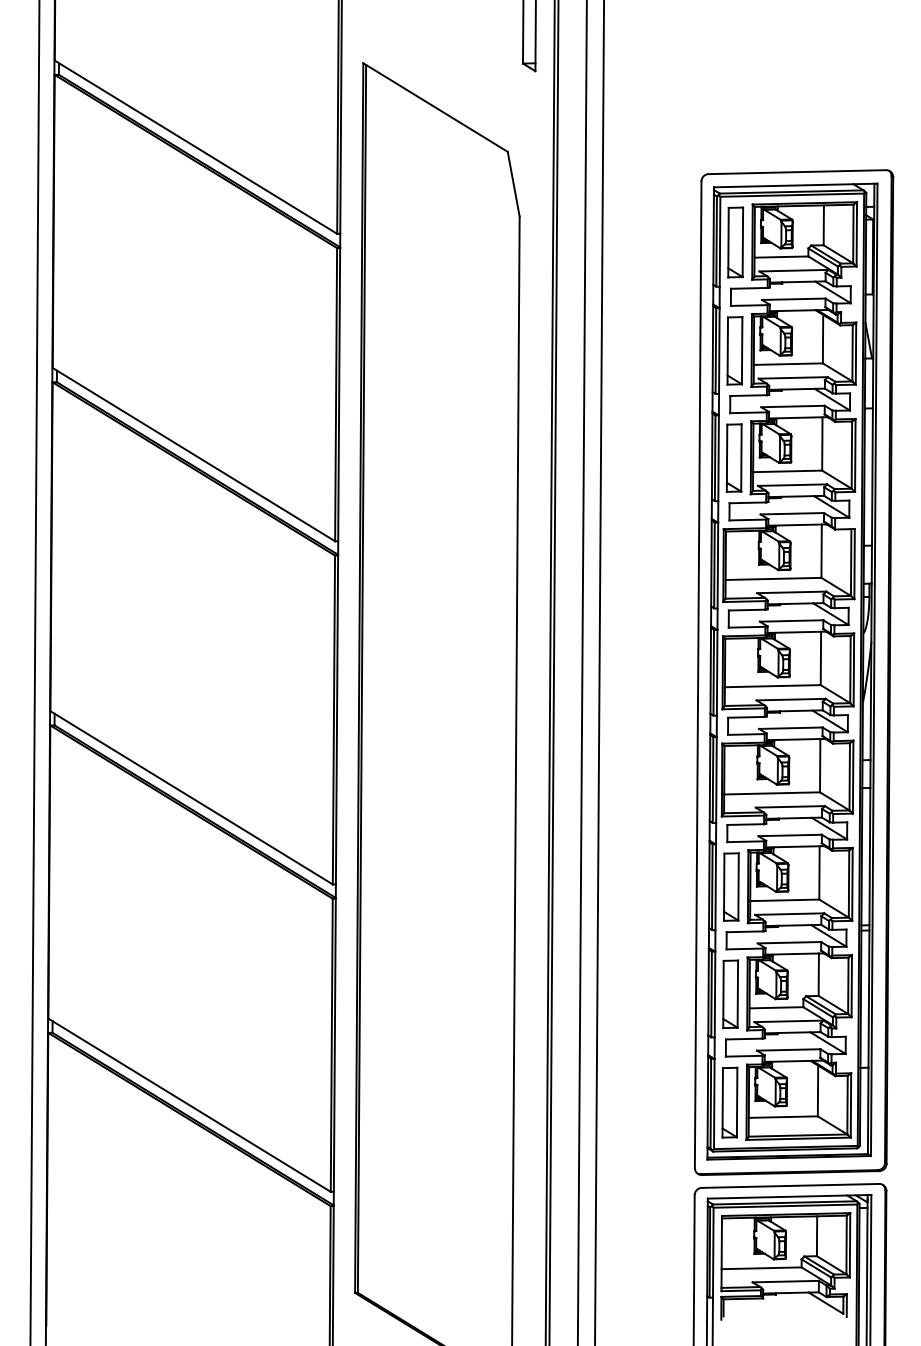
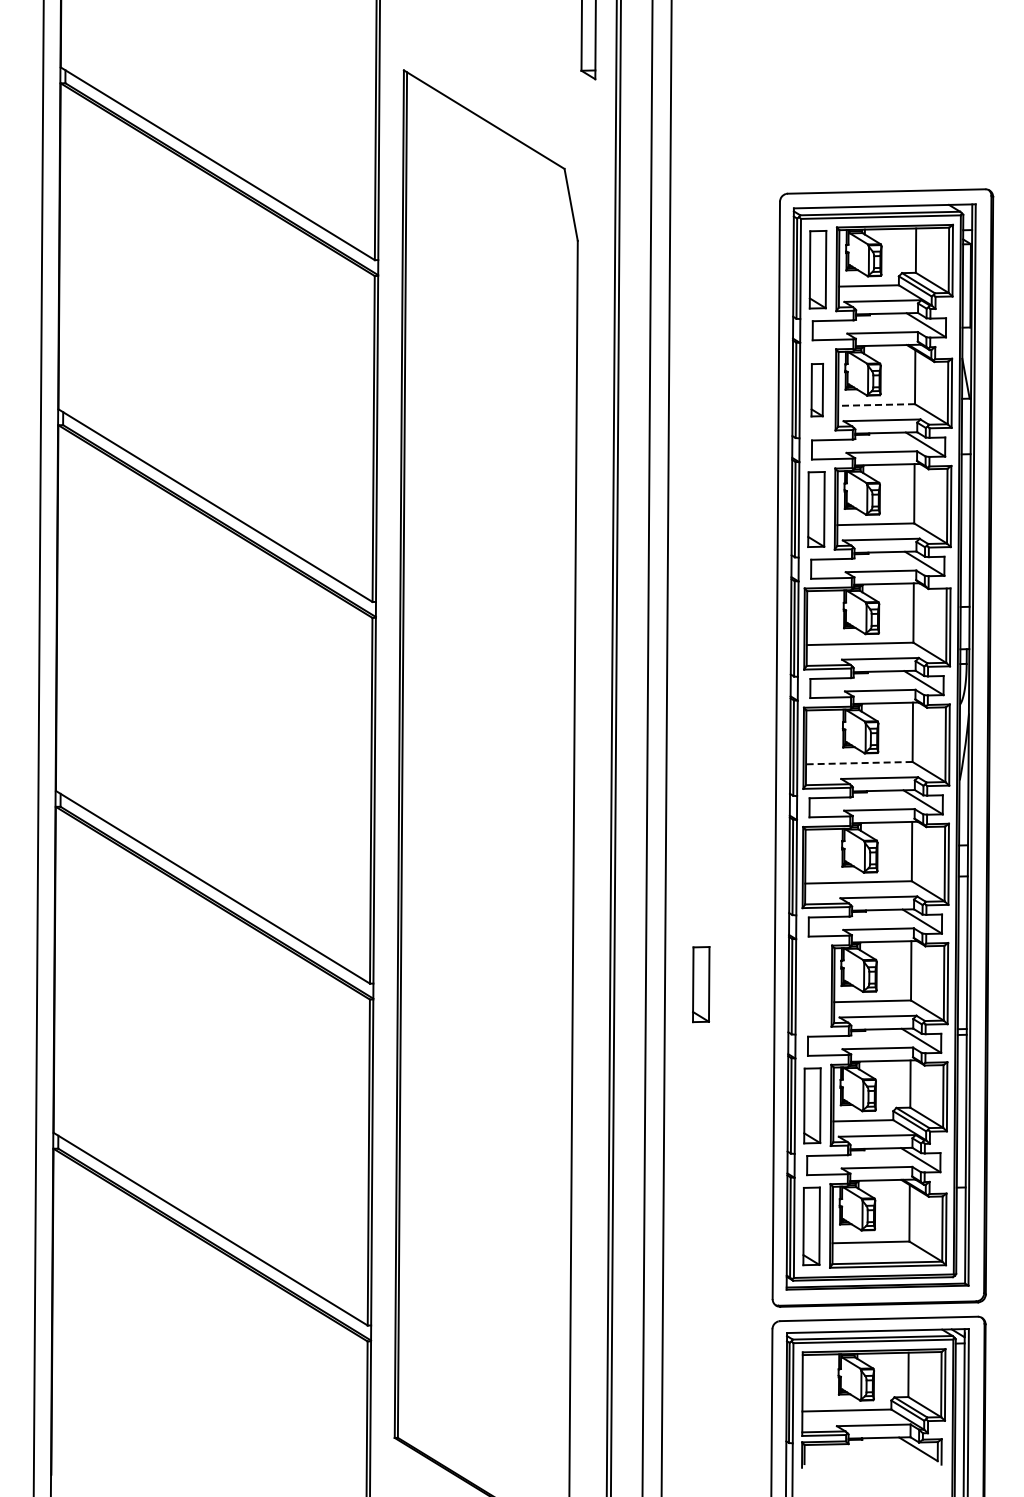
part: (735, 350) -> (817, 389), size x0.7
line: (788, 364) -> (876, 405), solid -> dashed
line: (772, 686) -> (858, 763), solid -> dashed
part: (731, 887) -> (701, 984), moved

